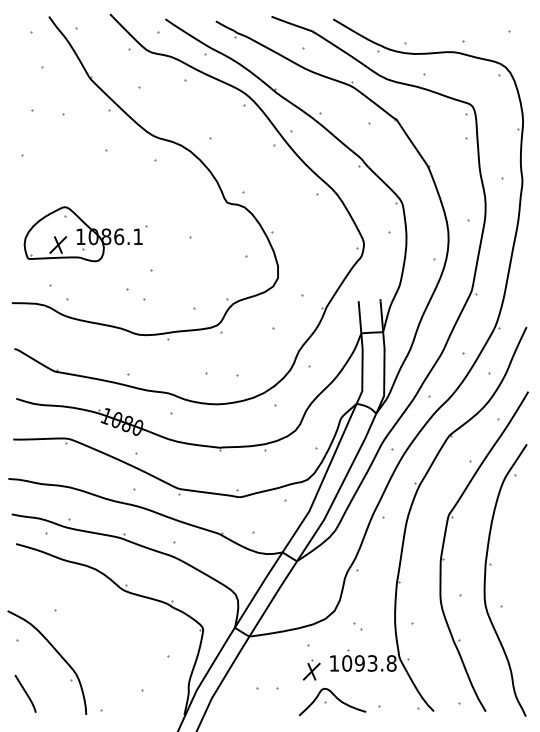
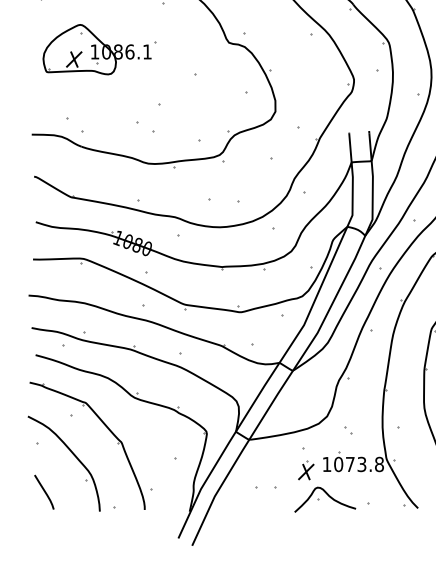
part: (85, 234) -> (99, 49), moved
part: (92, 622) -> (105, 426), added
text: (359, 663) -> (349, 464), 1093.8 -> 1073.8

